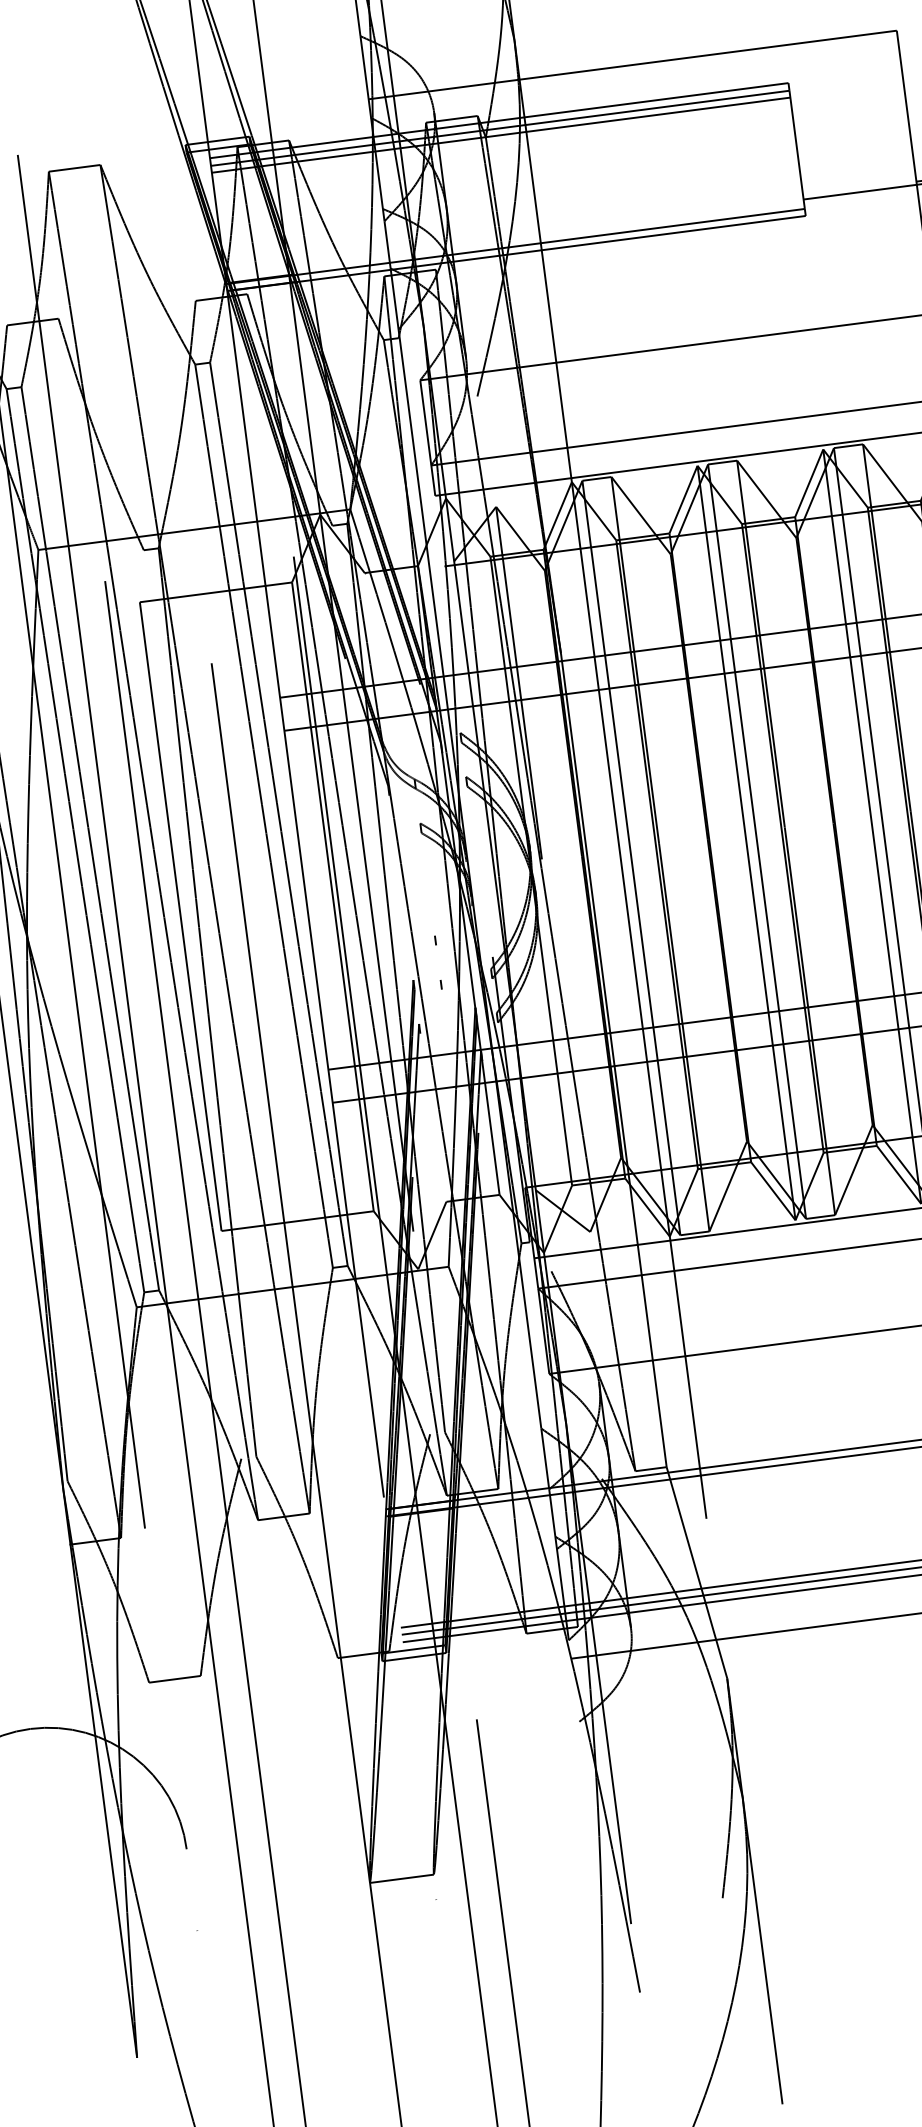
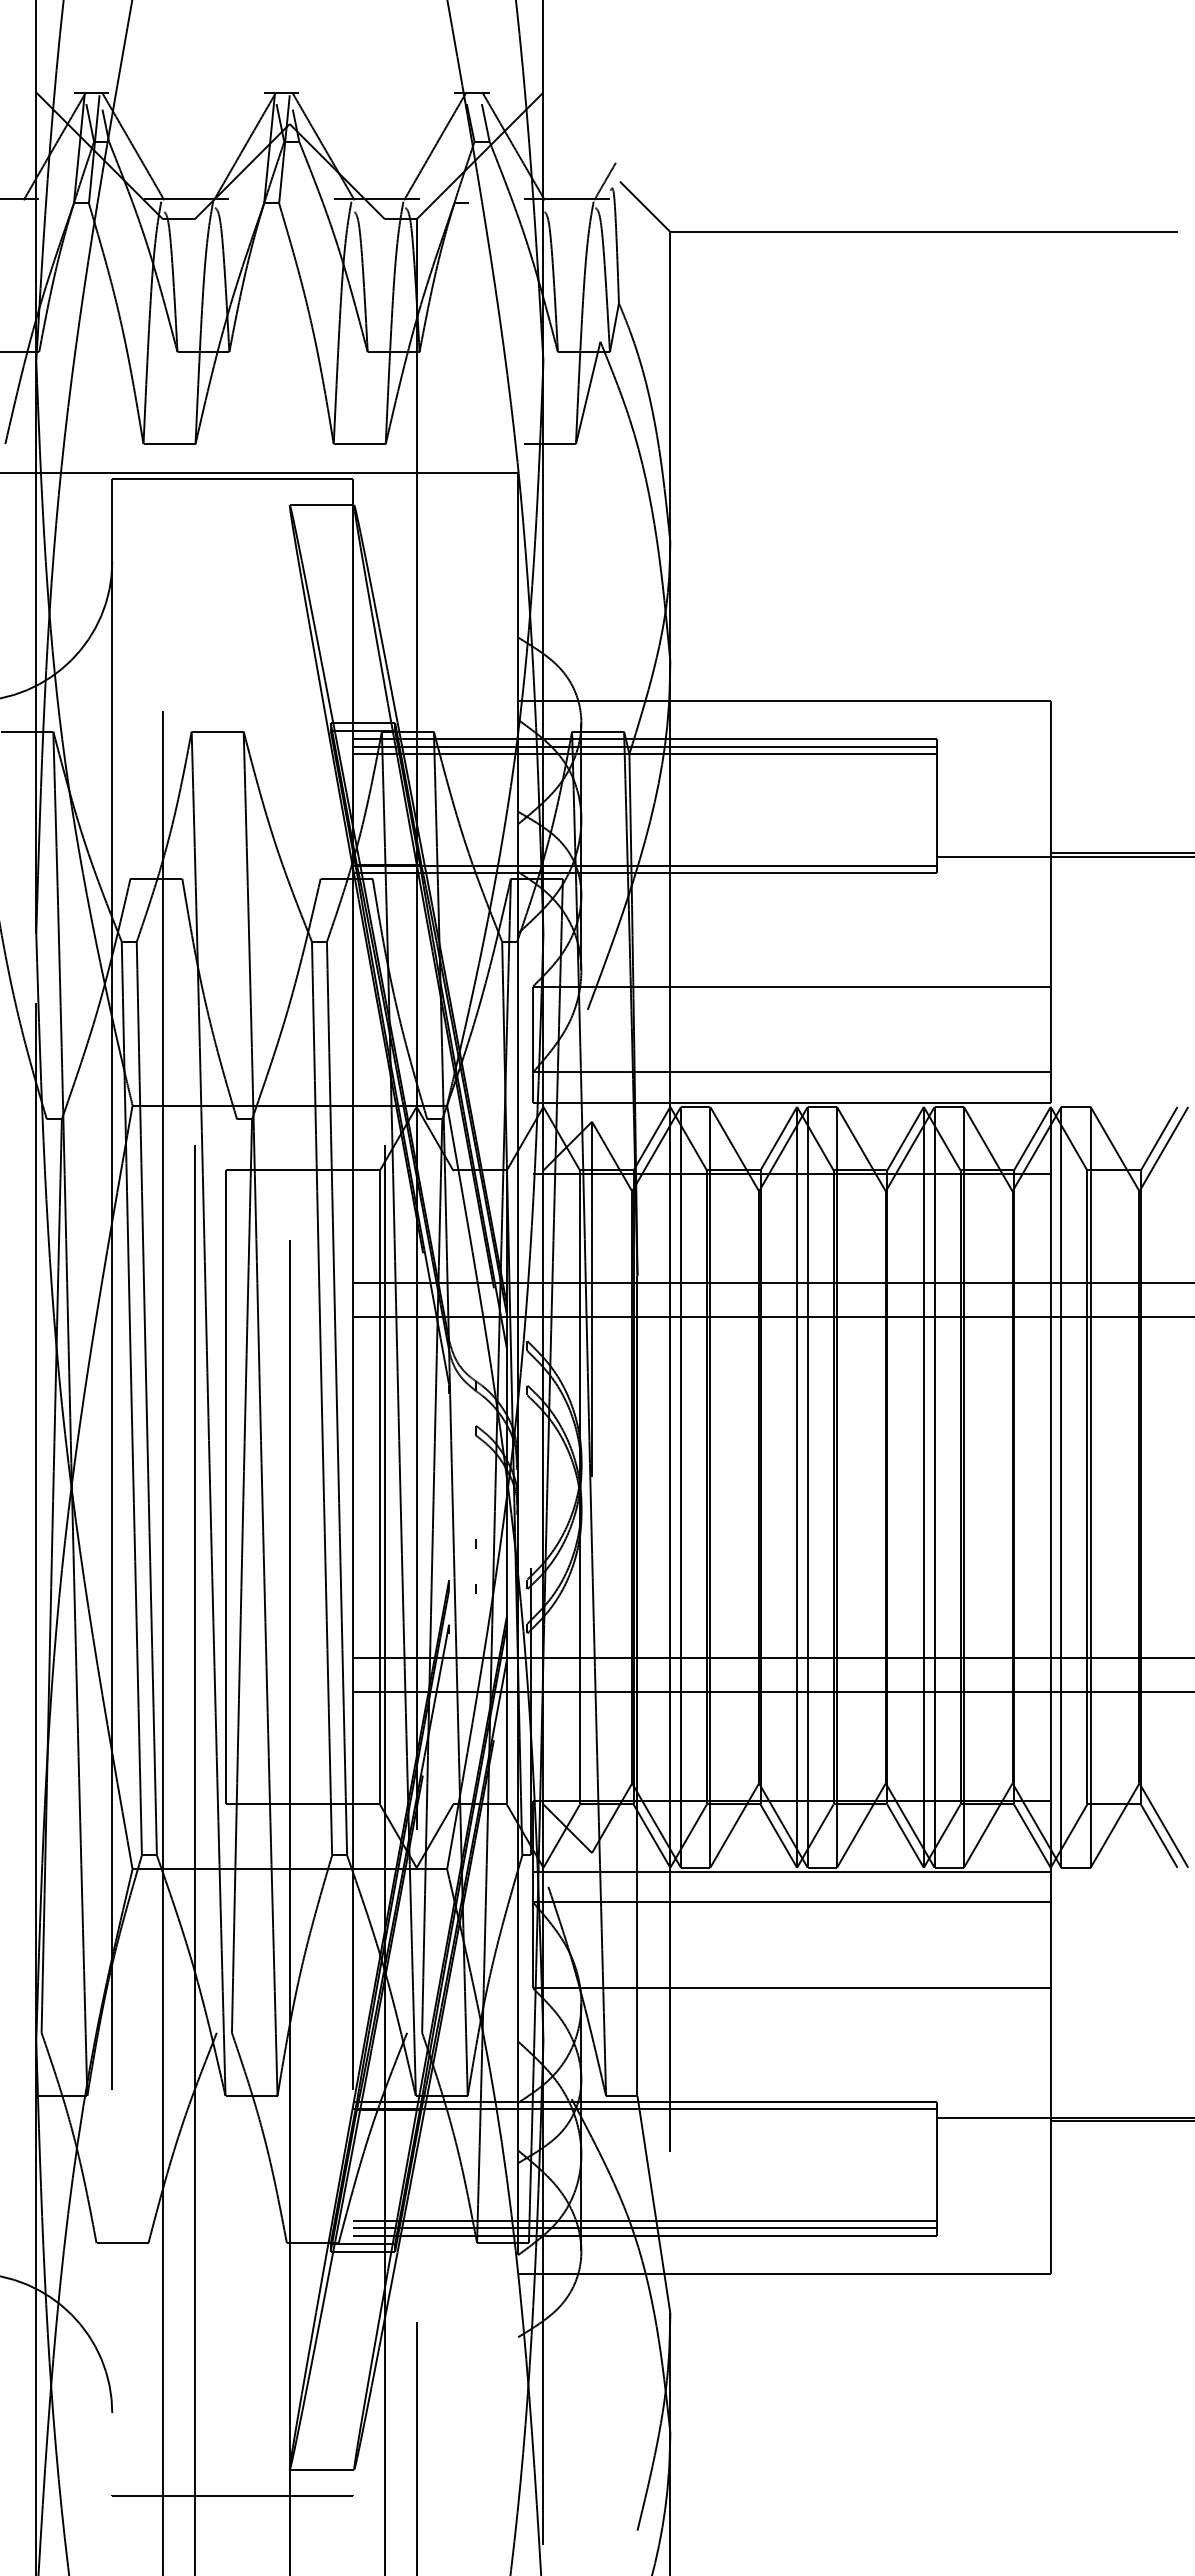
line: (316, 1915) -> (232, 2495), added

